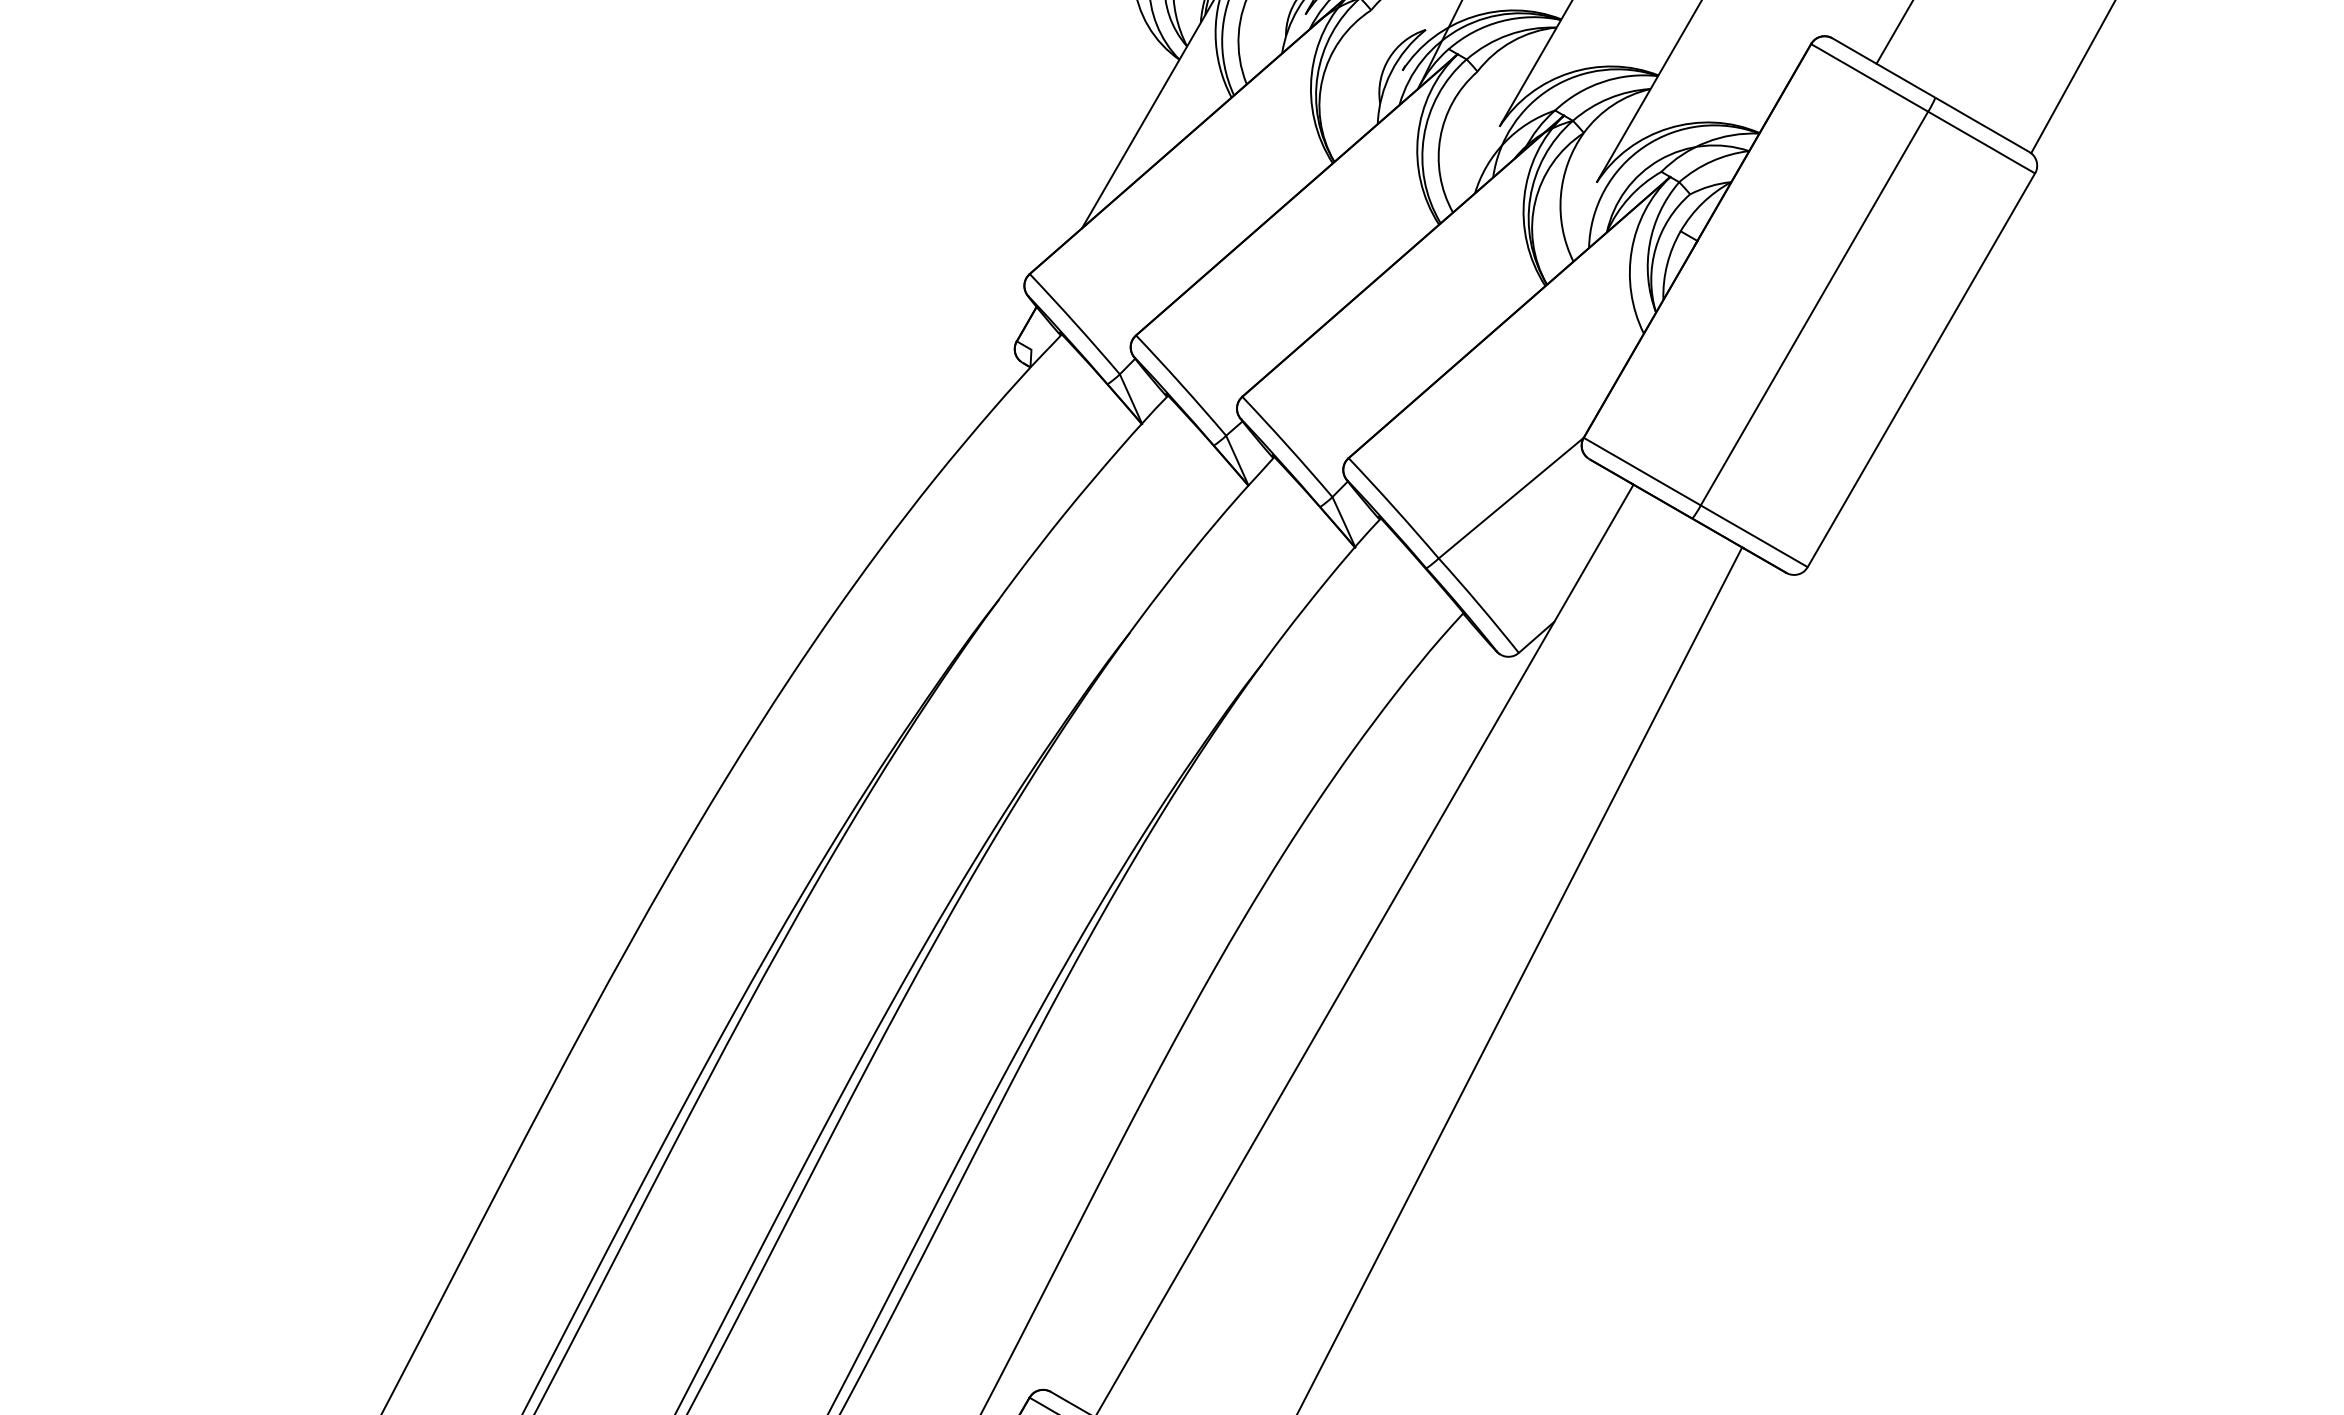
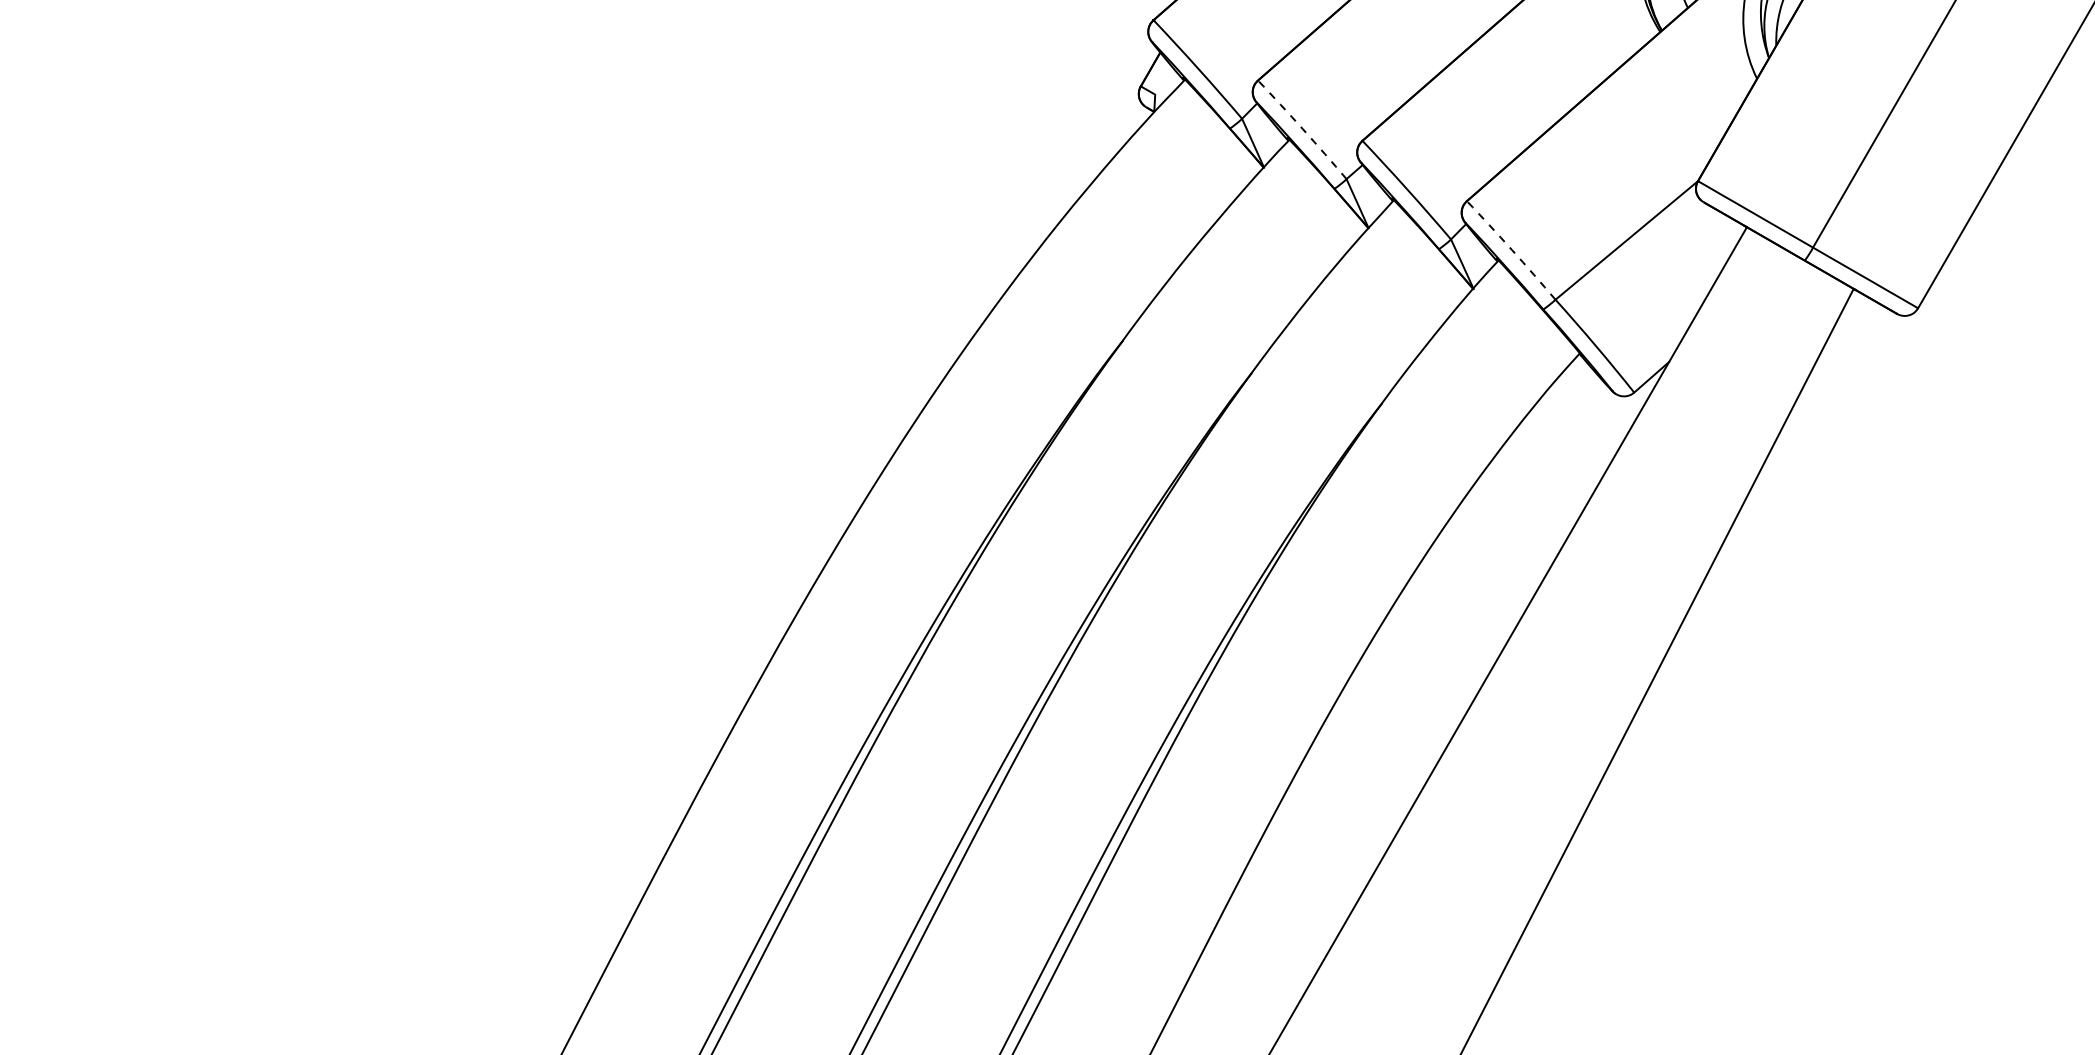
arc: (1181, 385) -> (1302, 129), solid -> dashed
arc: (1394, 507) -> (1512, 249), solid -> dashed

